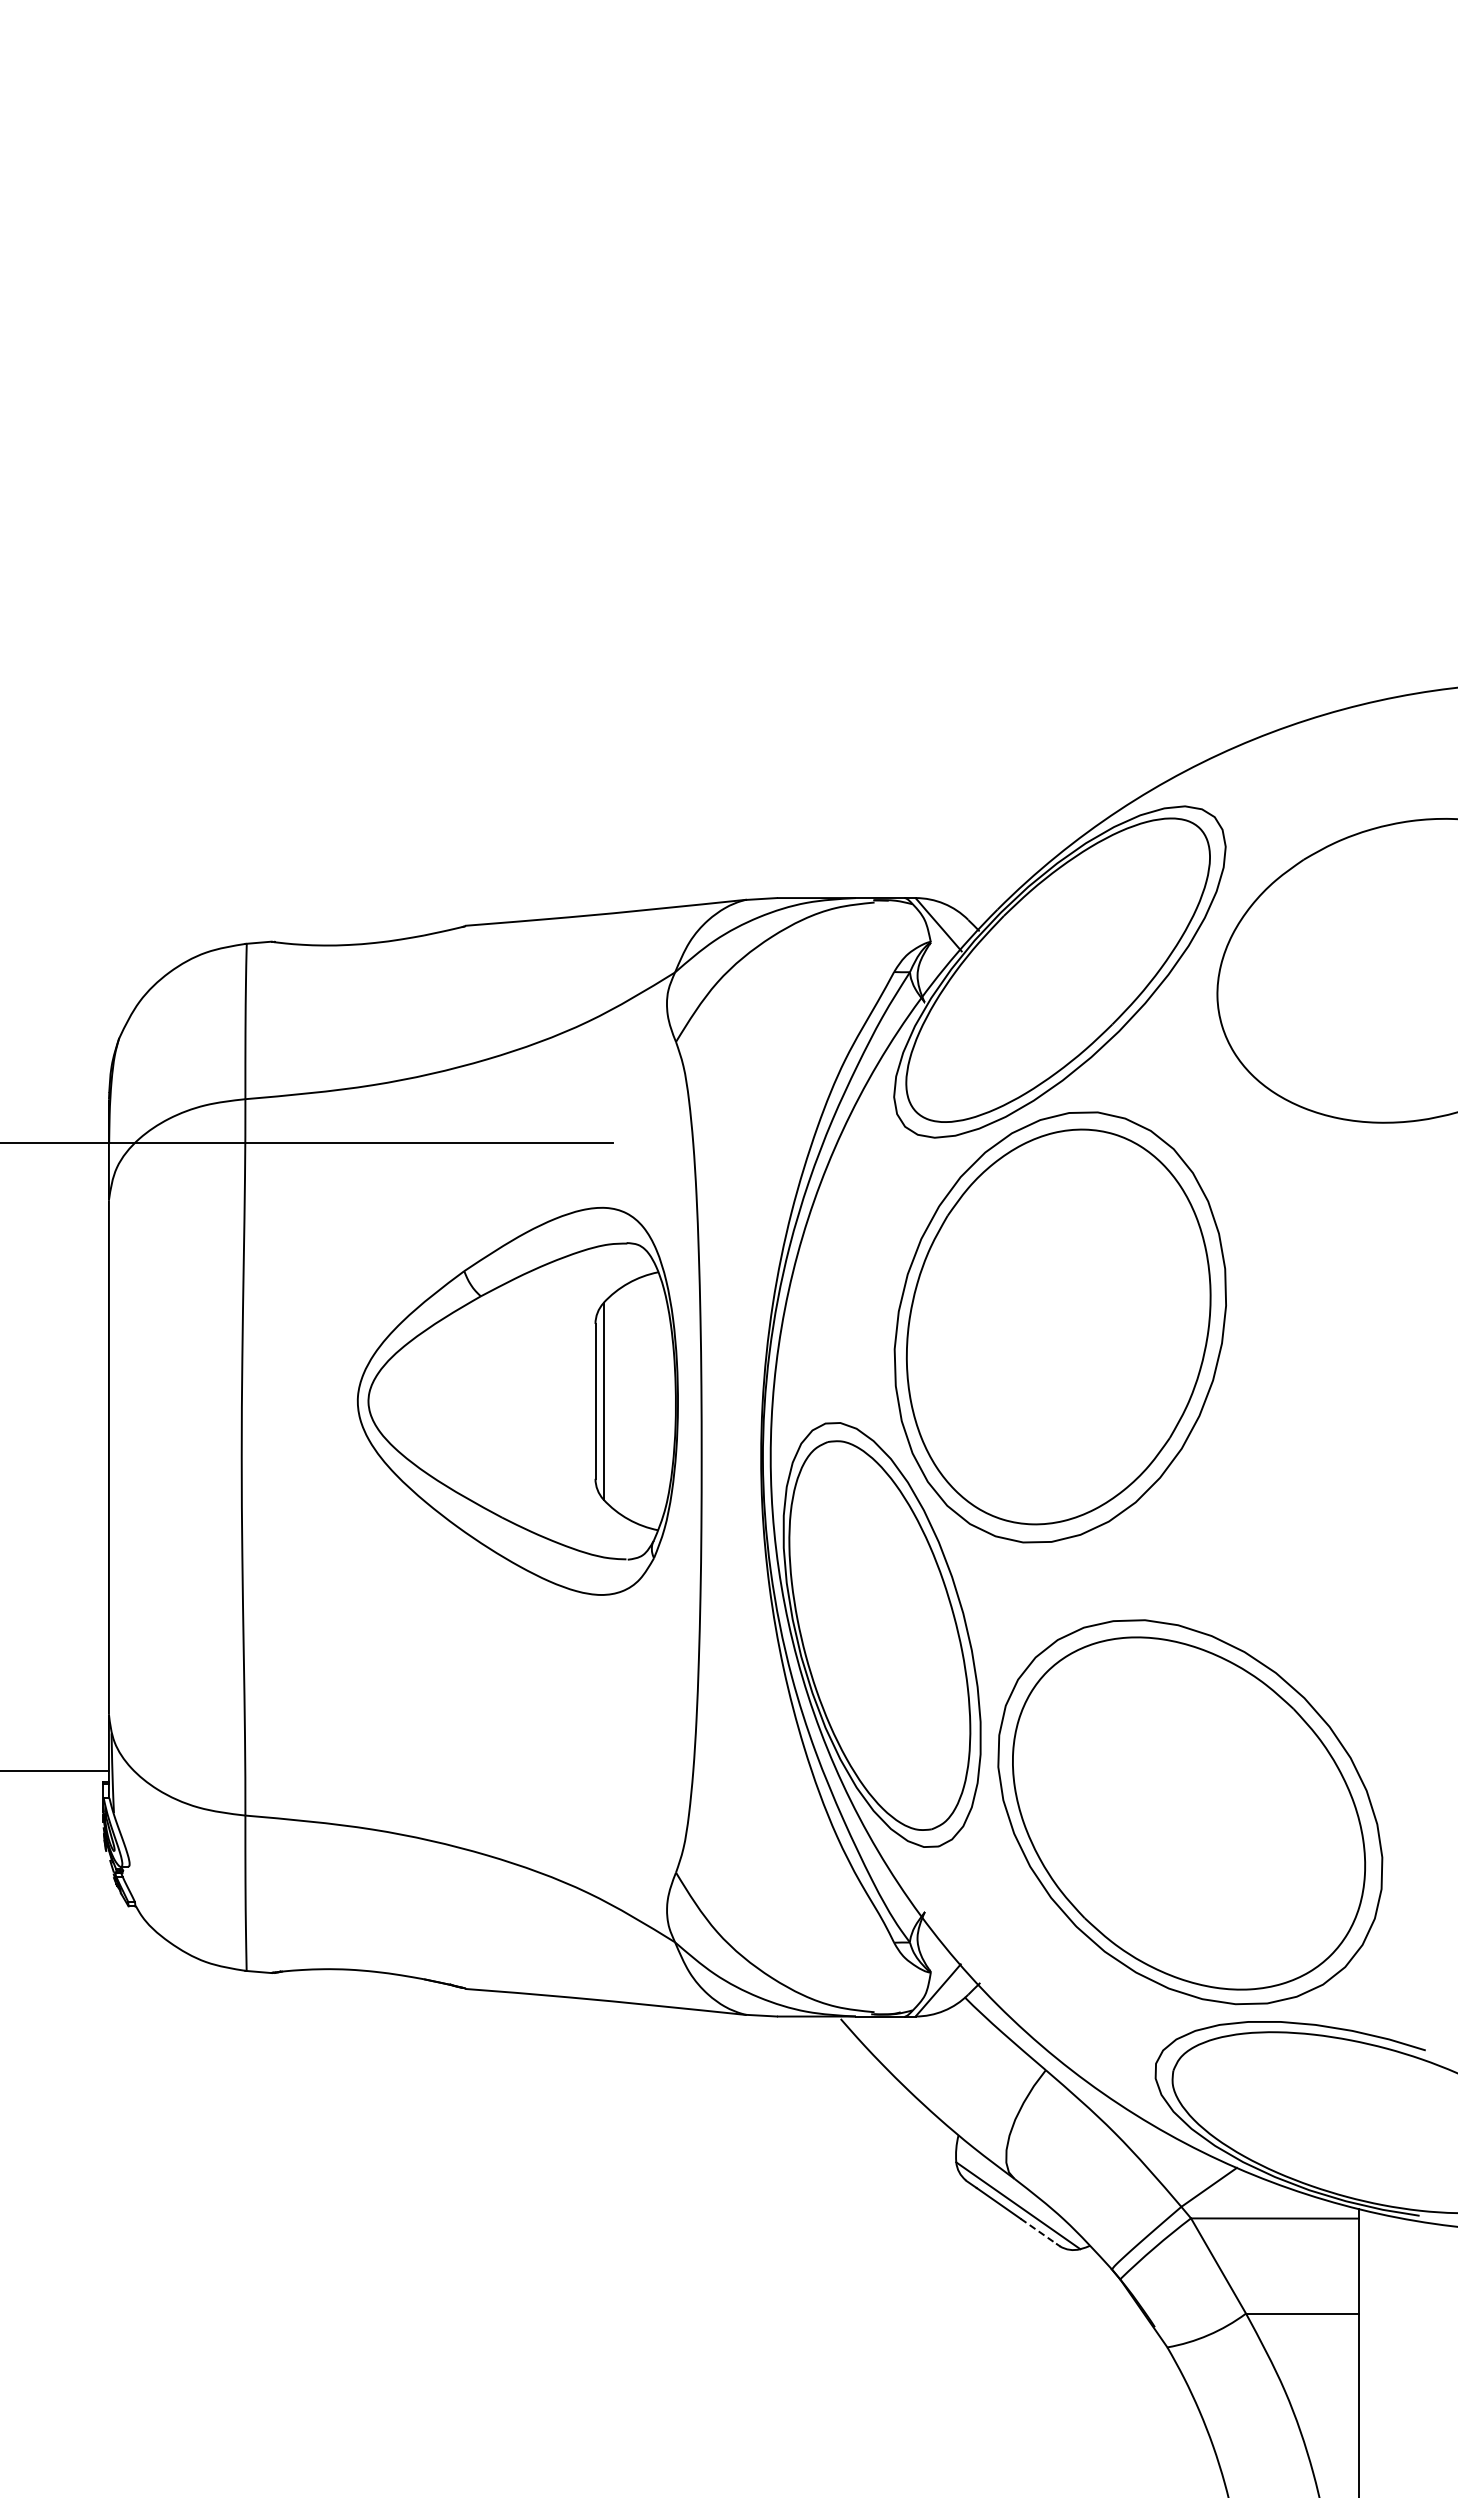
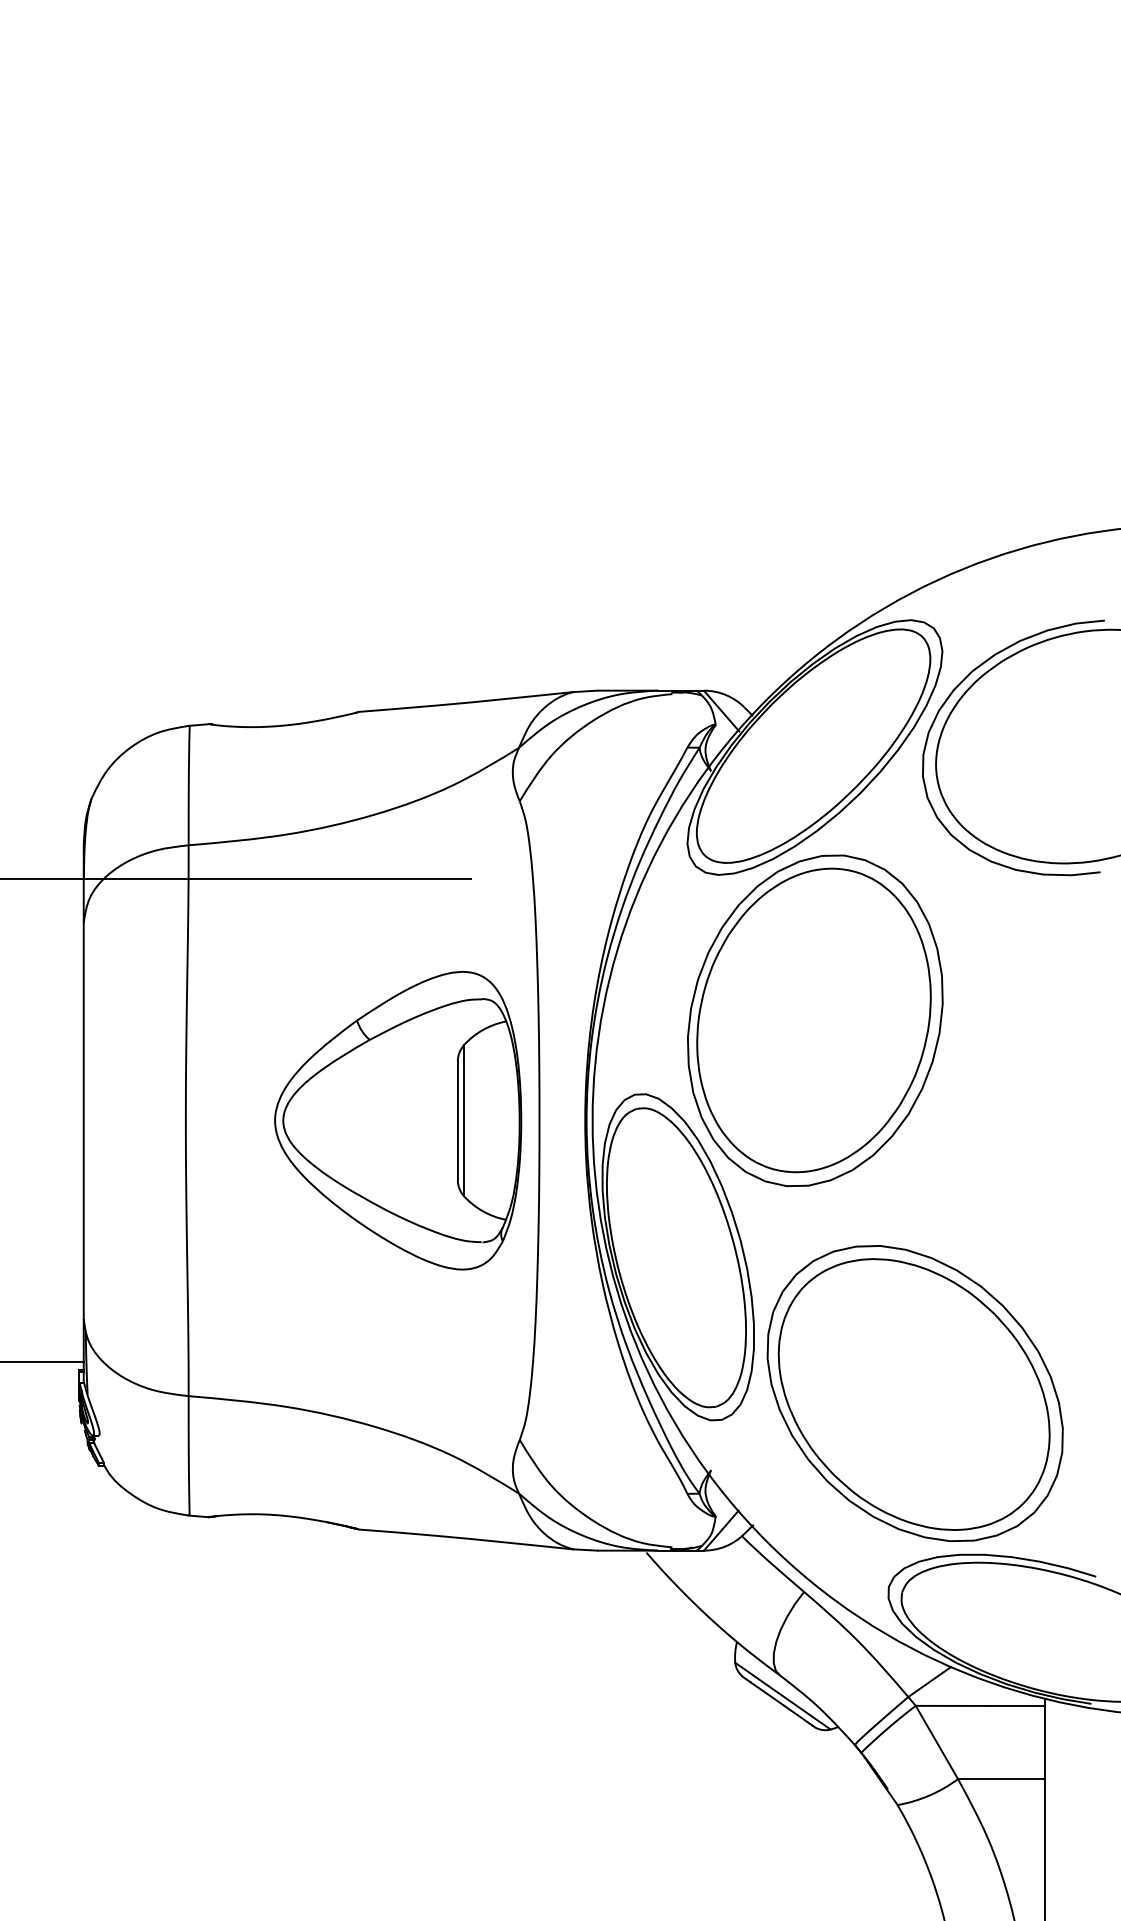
part: (1230, 913) -> (946, 702), added
part: (517, 1400) -> (397, 1120), moved
line: (1039, 2231) -> (799, 1715), dashed -> solid

